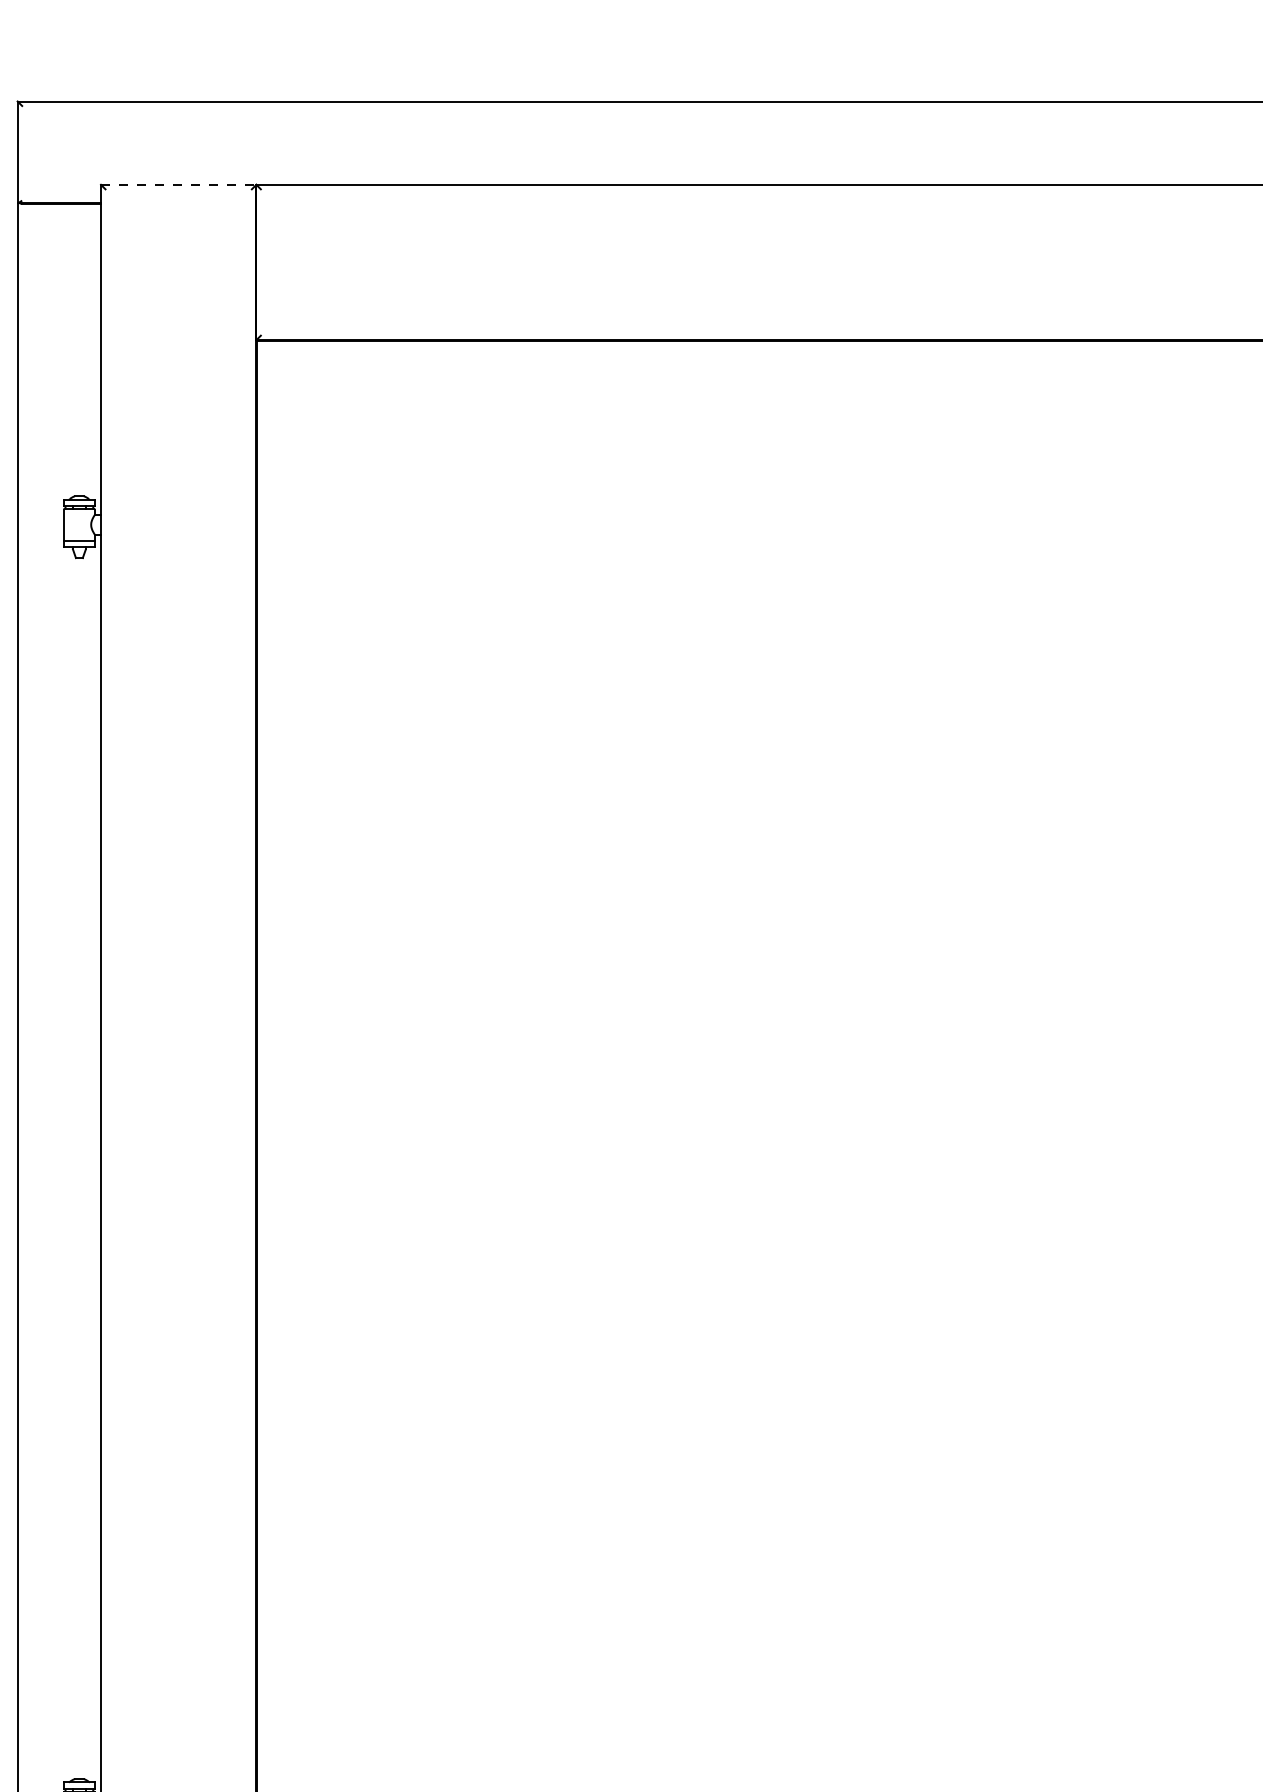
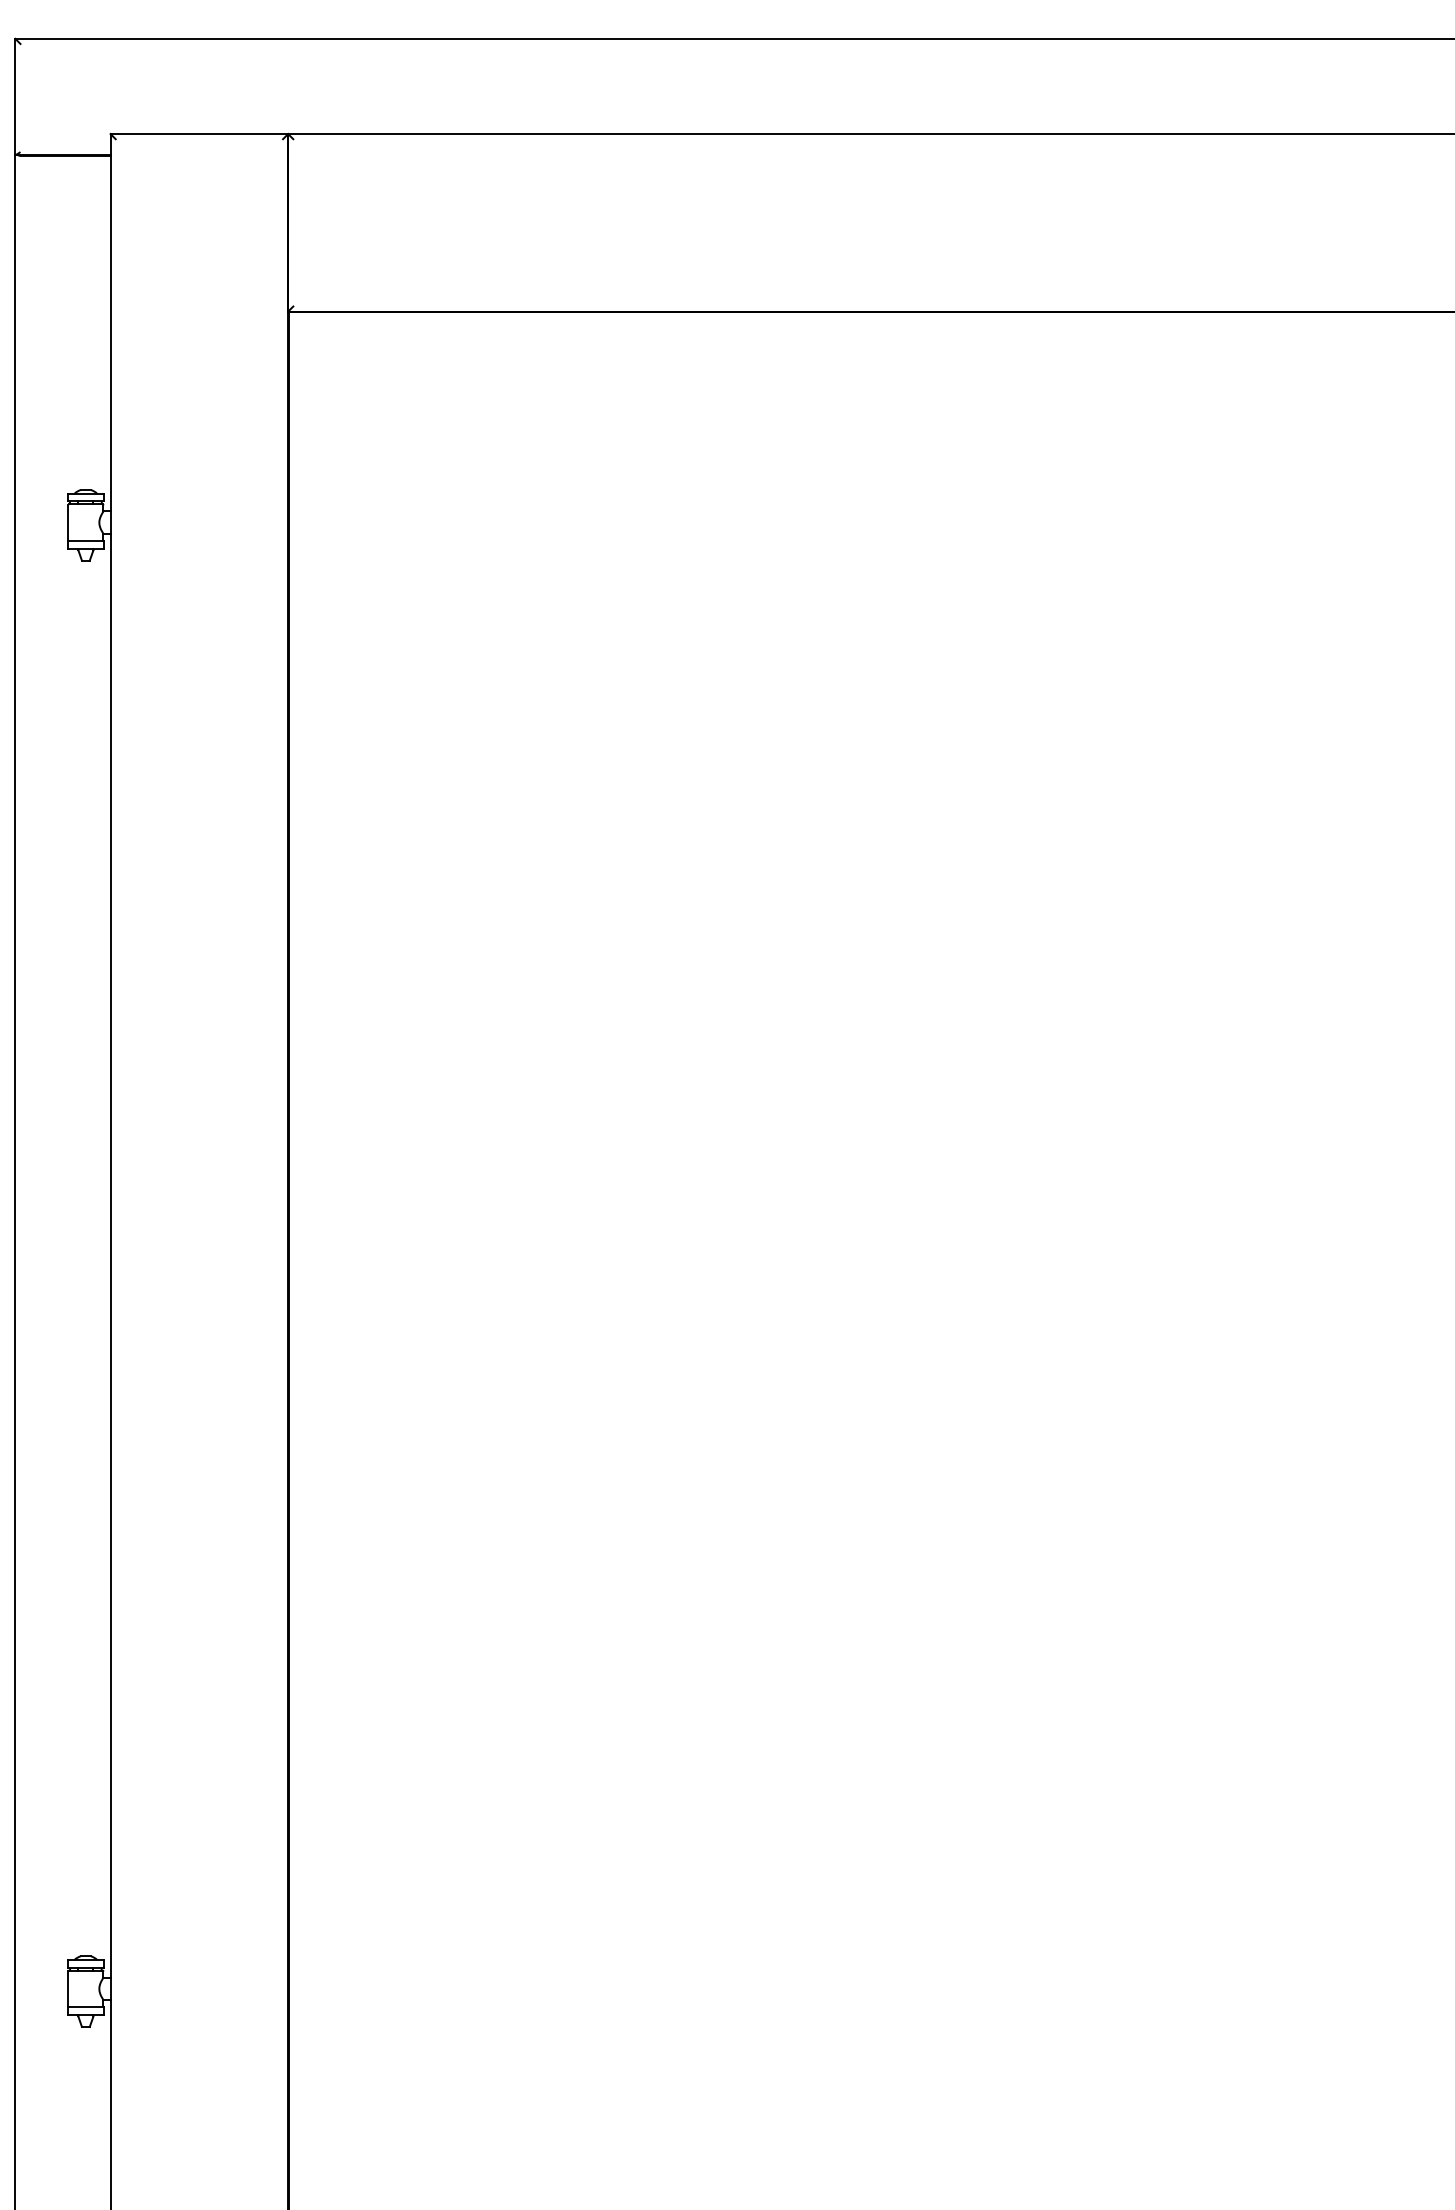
line: (178, 185) -> (199, 134), dashed -> solid

